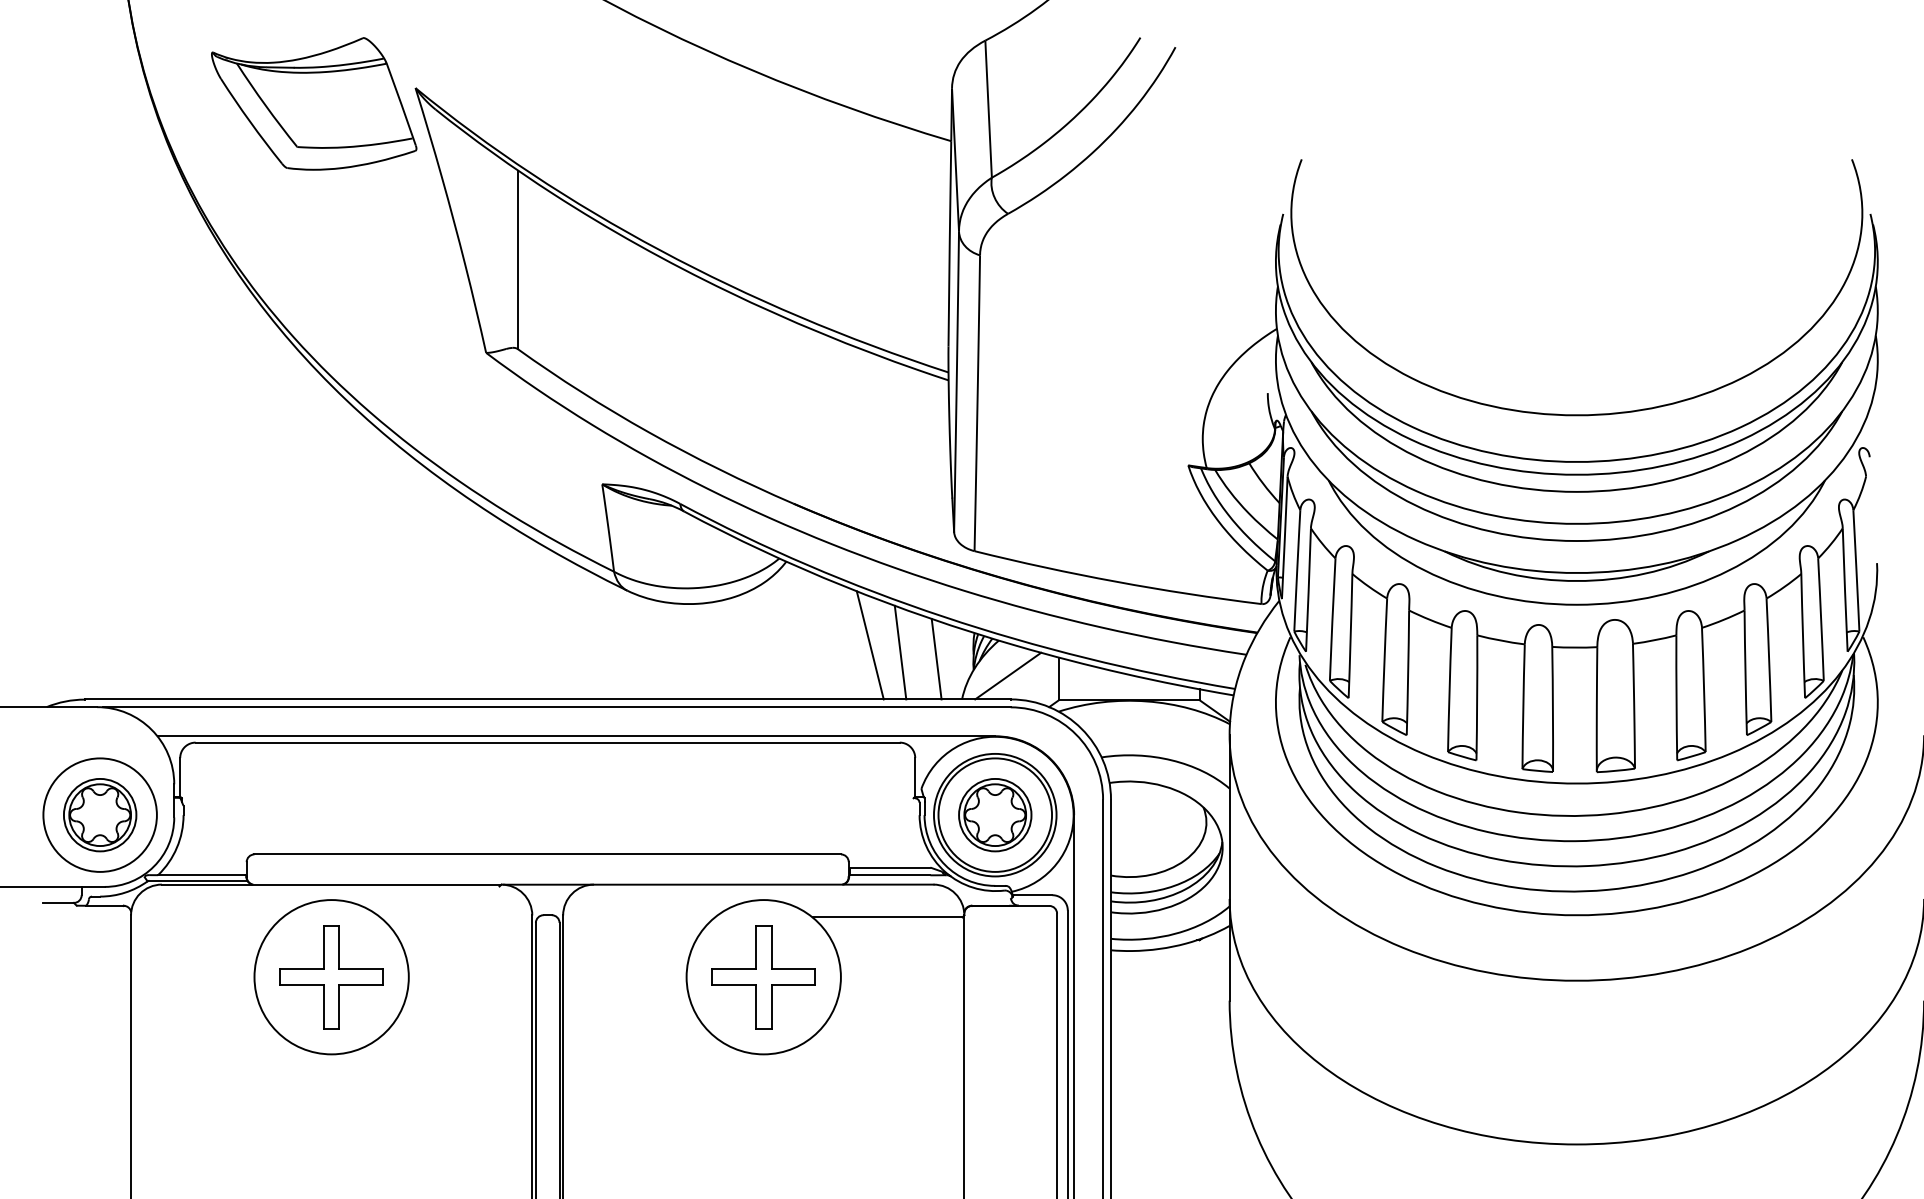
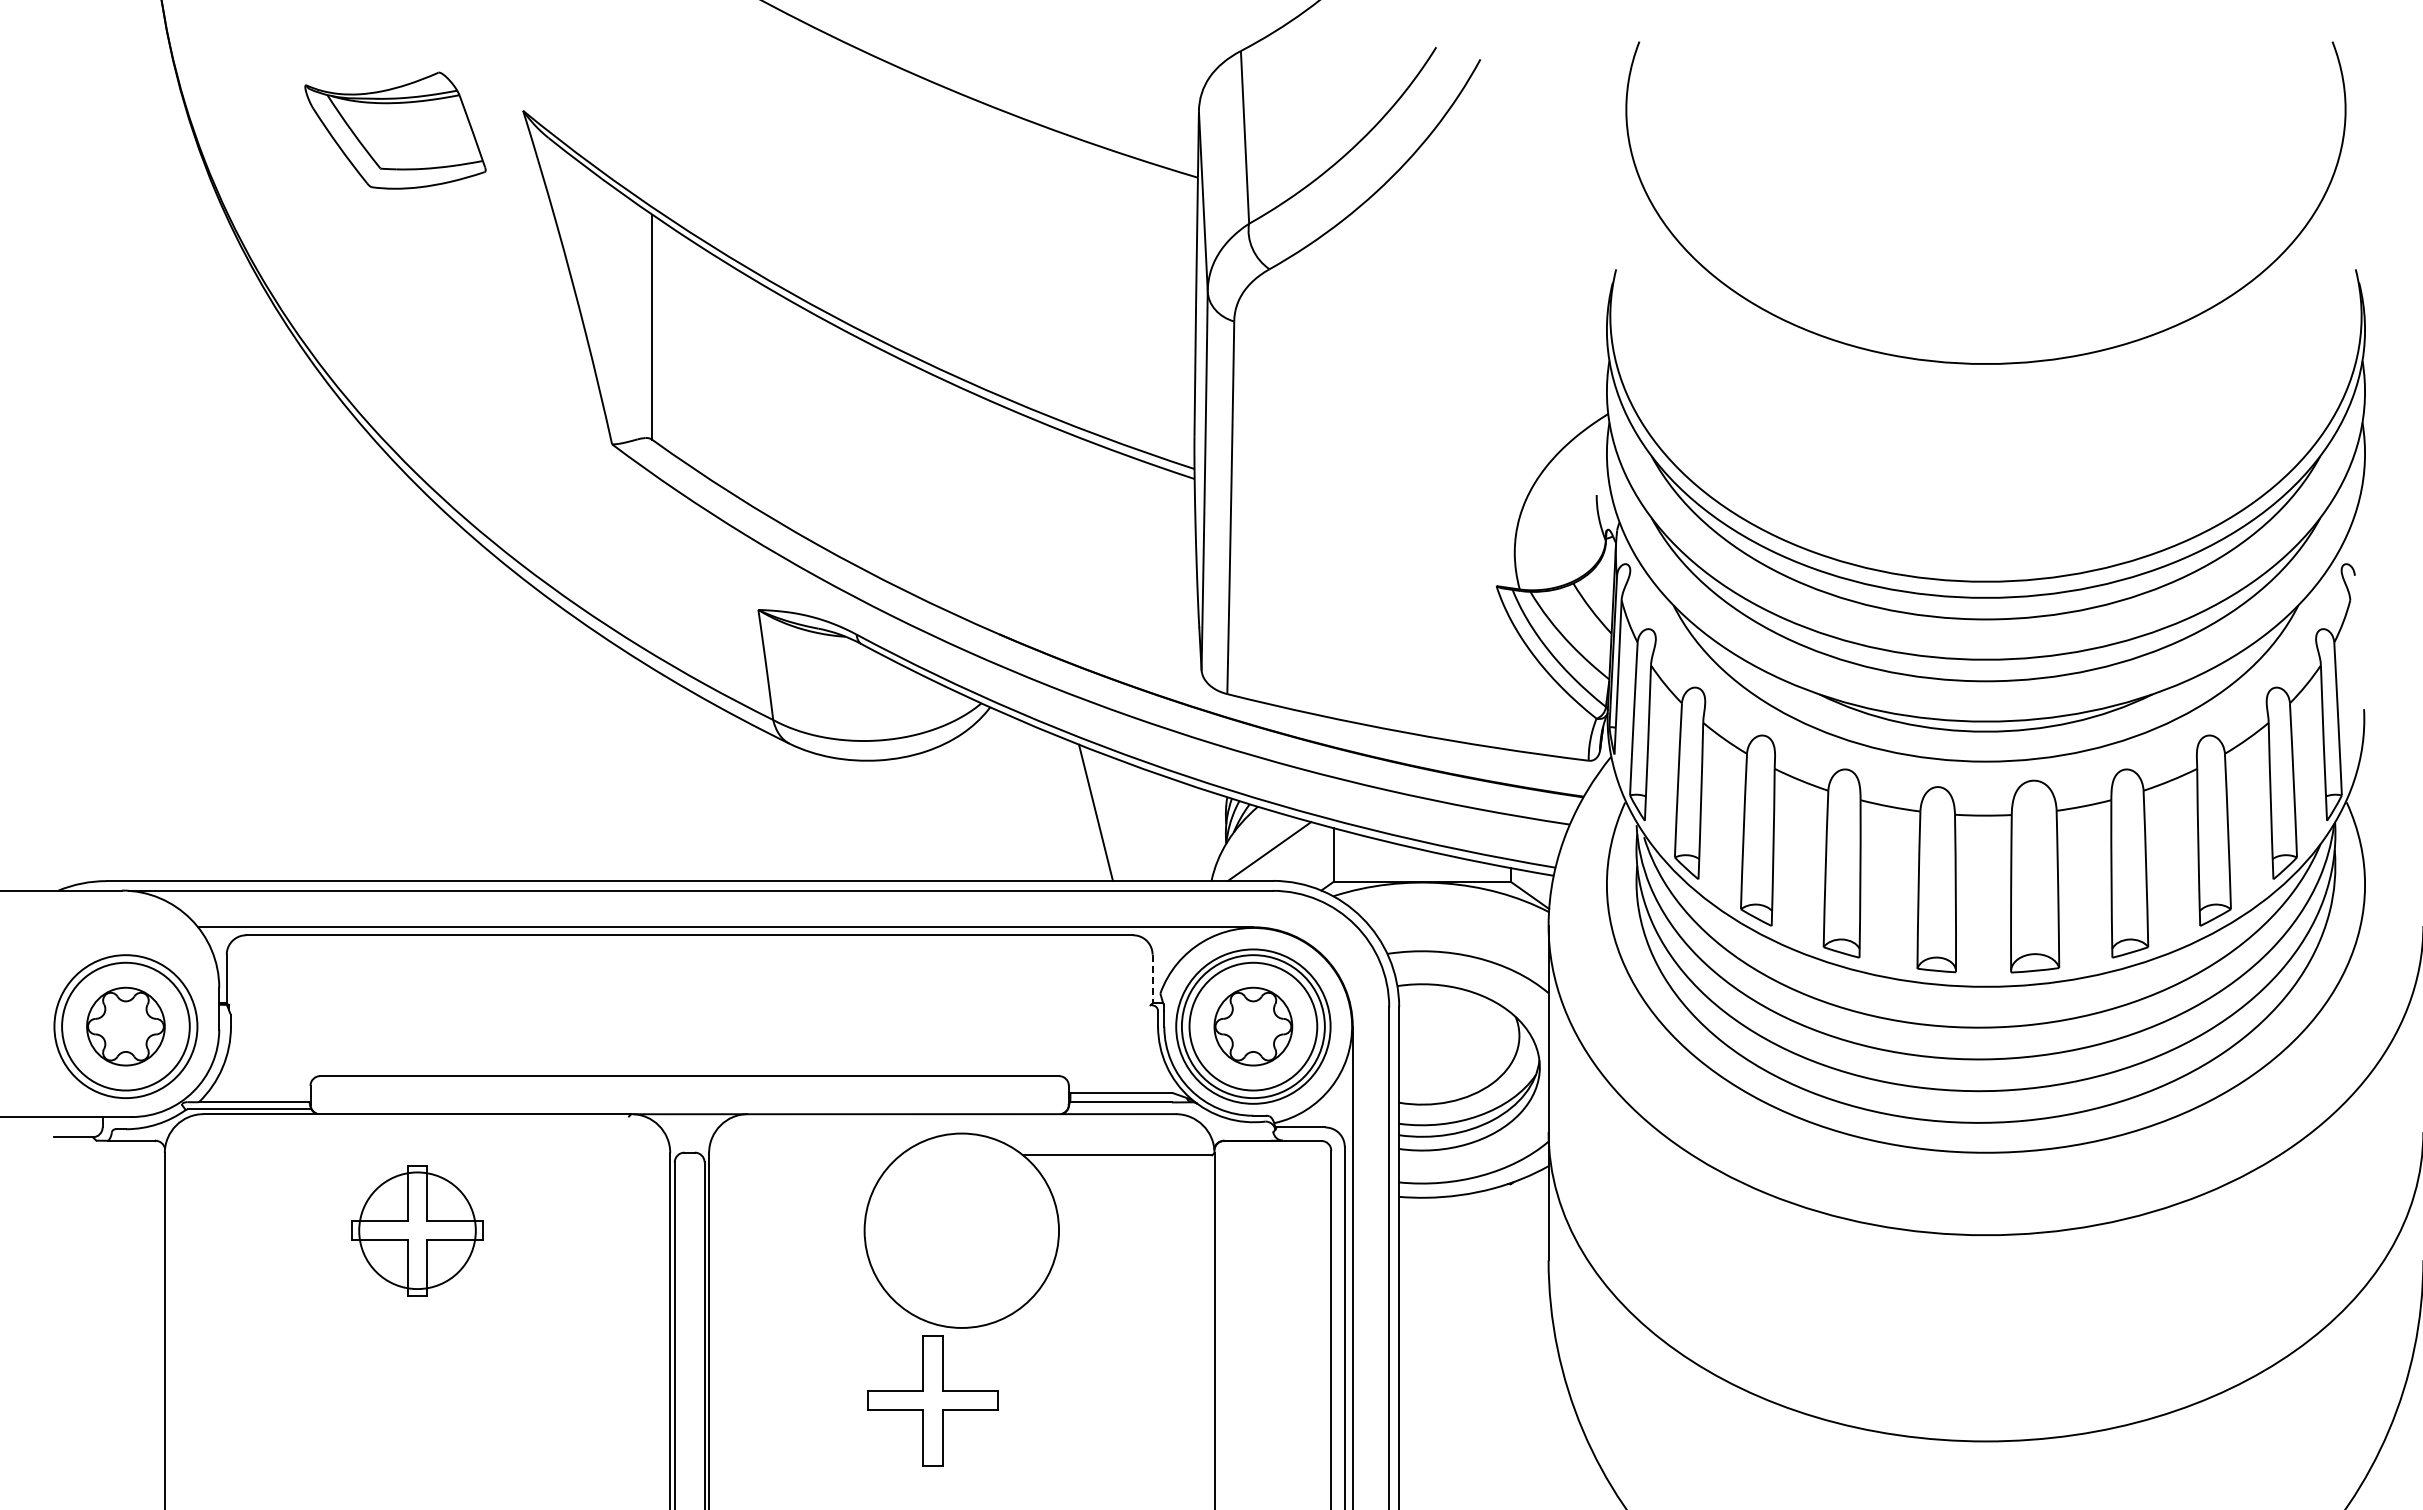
part: (314, 103) -> (395, 130), size x0.7
curve: (1564, 414) -> (1970, 362), moved
line: (900, 652) -> (1133, 821), removed
line: (936, 658) -> (1179, 829), removed
line: (915, 777) -> (1152, 979), solid -> dashed
circle: (99, 815) -> (125, 1026), size x1.4
circle: (995, 815) -> (1253, 1026), size x1.4
circle: (331, 976) -> (417, 1230), size x0.6
part: (763, 976) -> (932, 1400), moved

